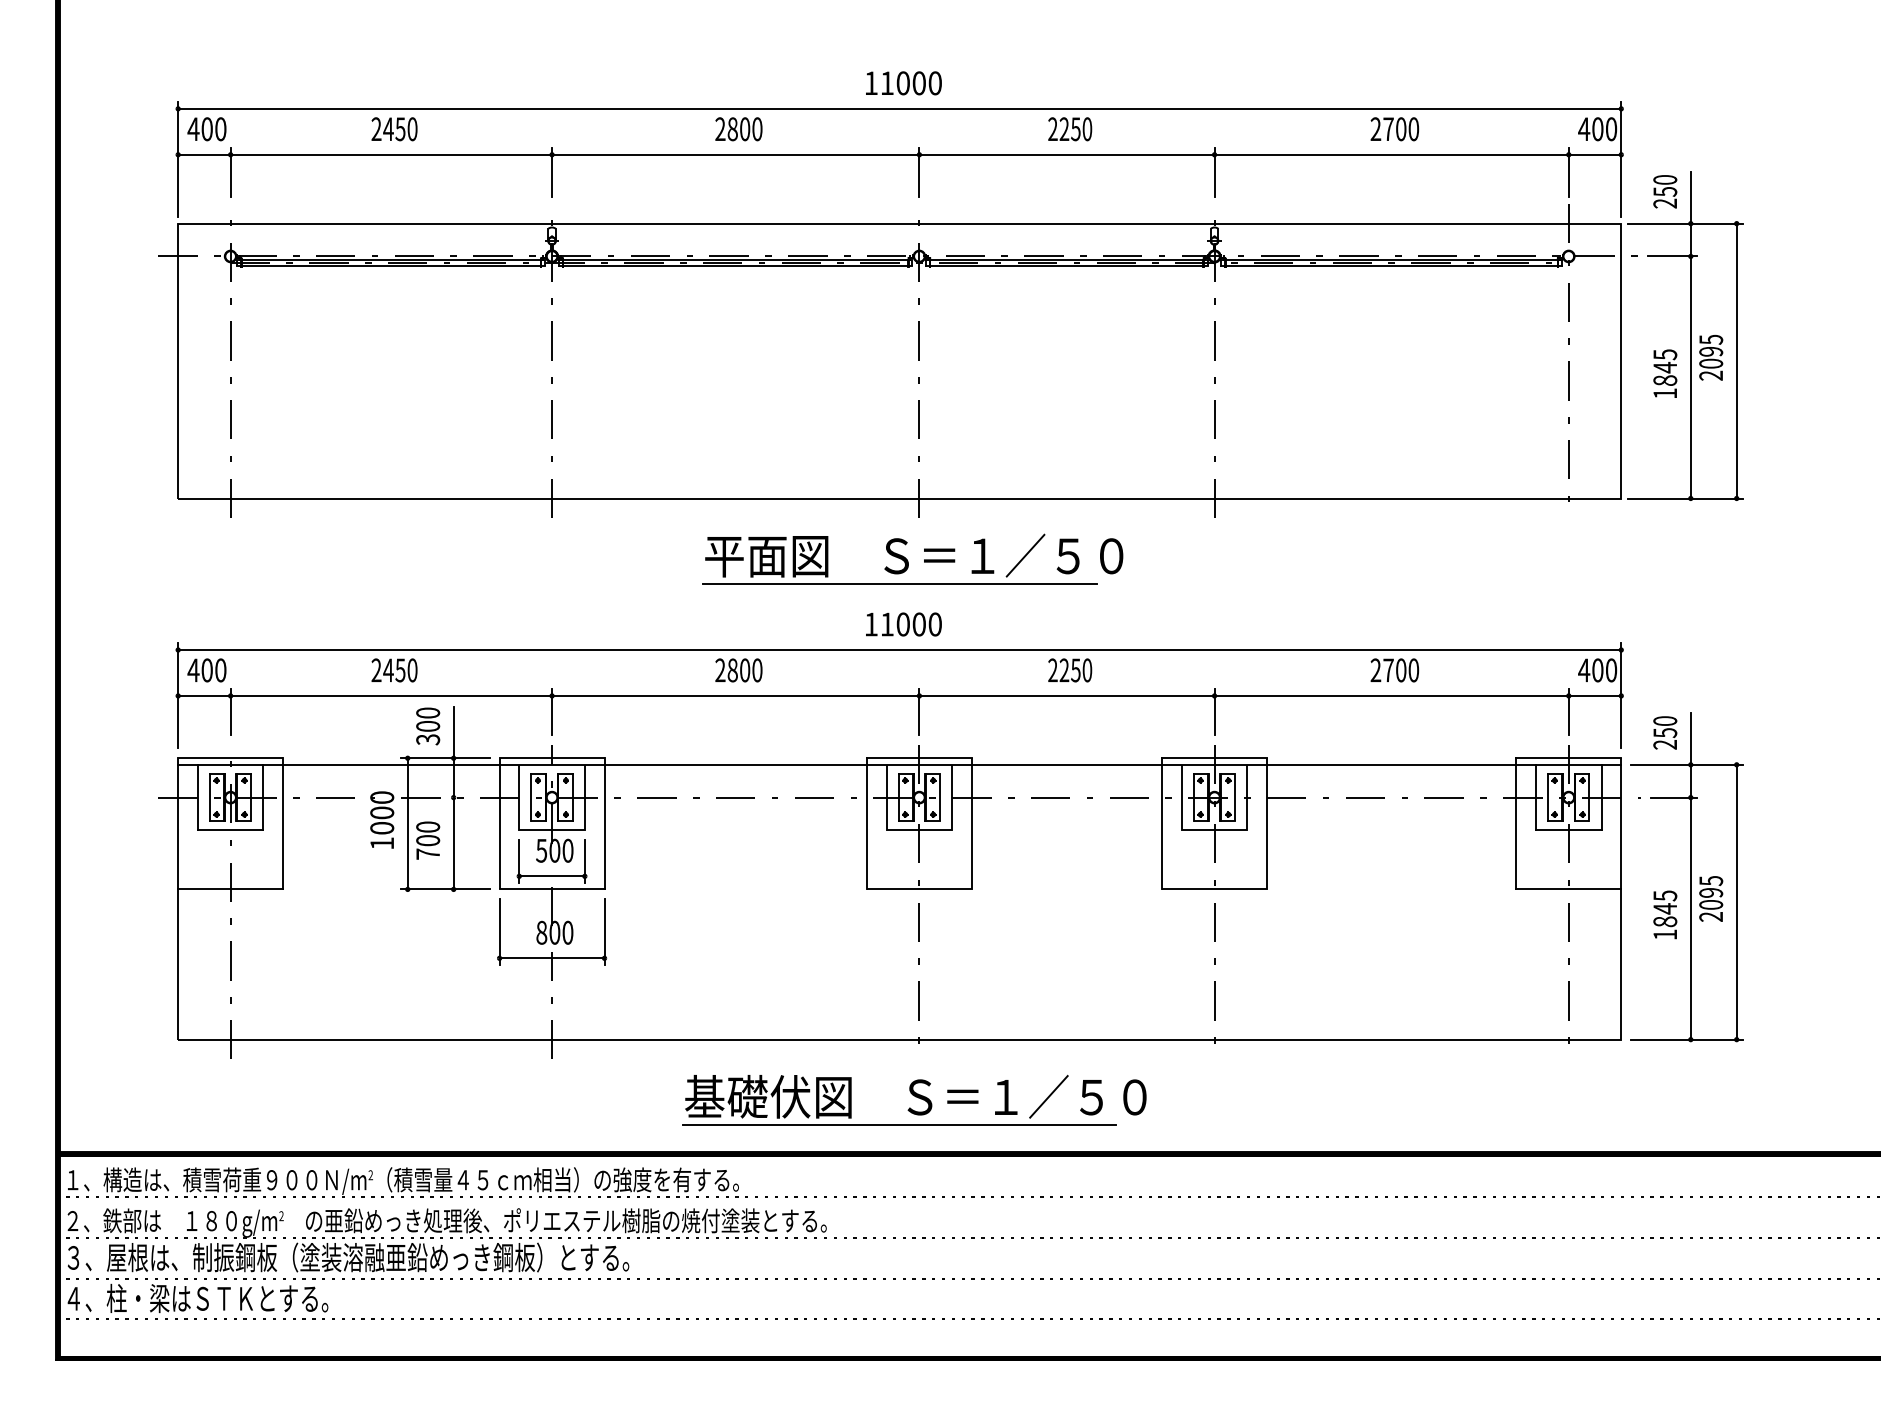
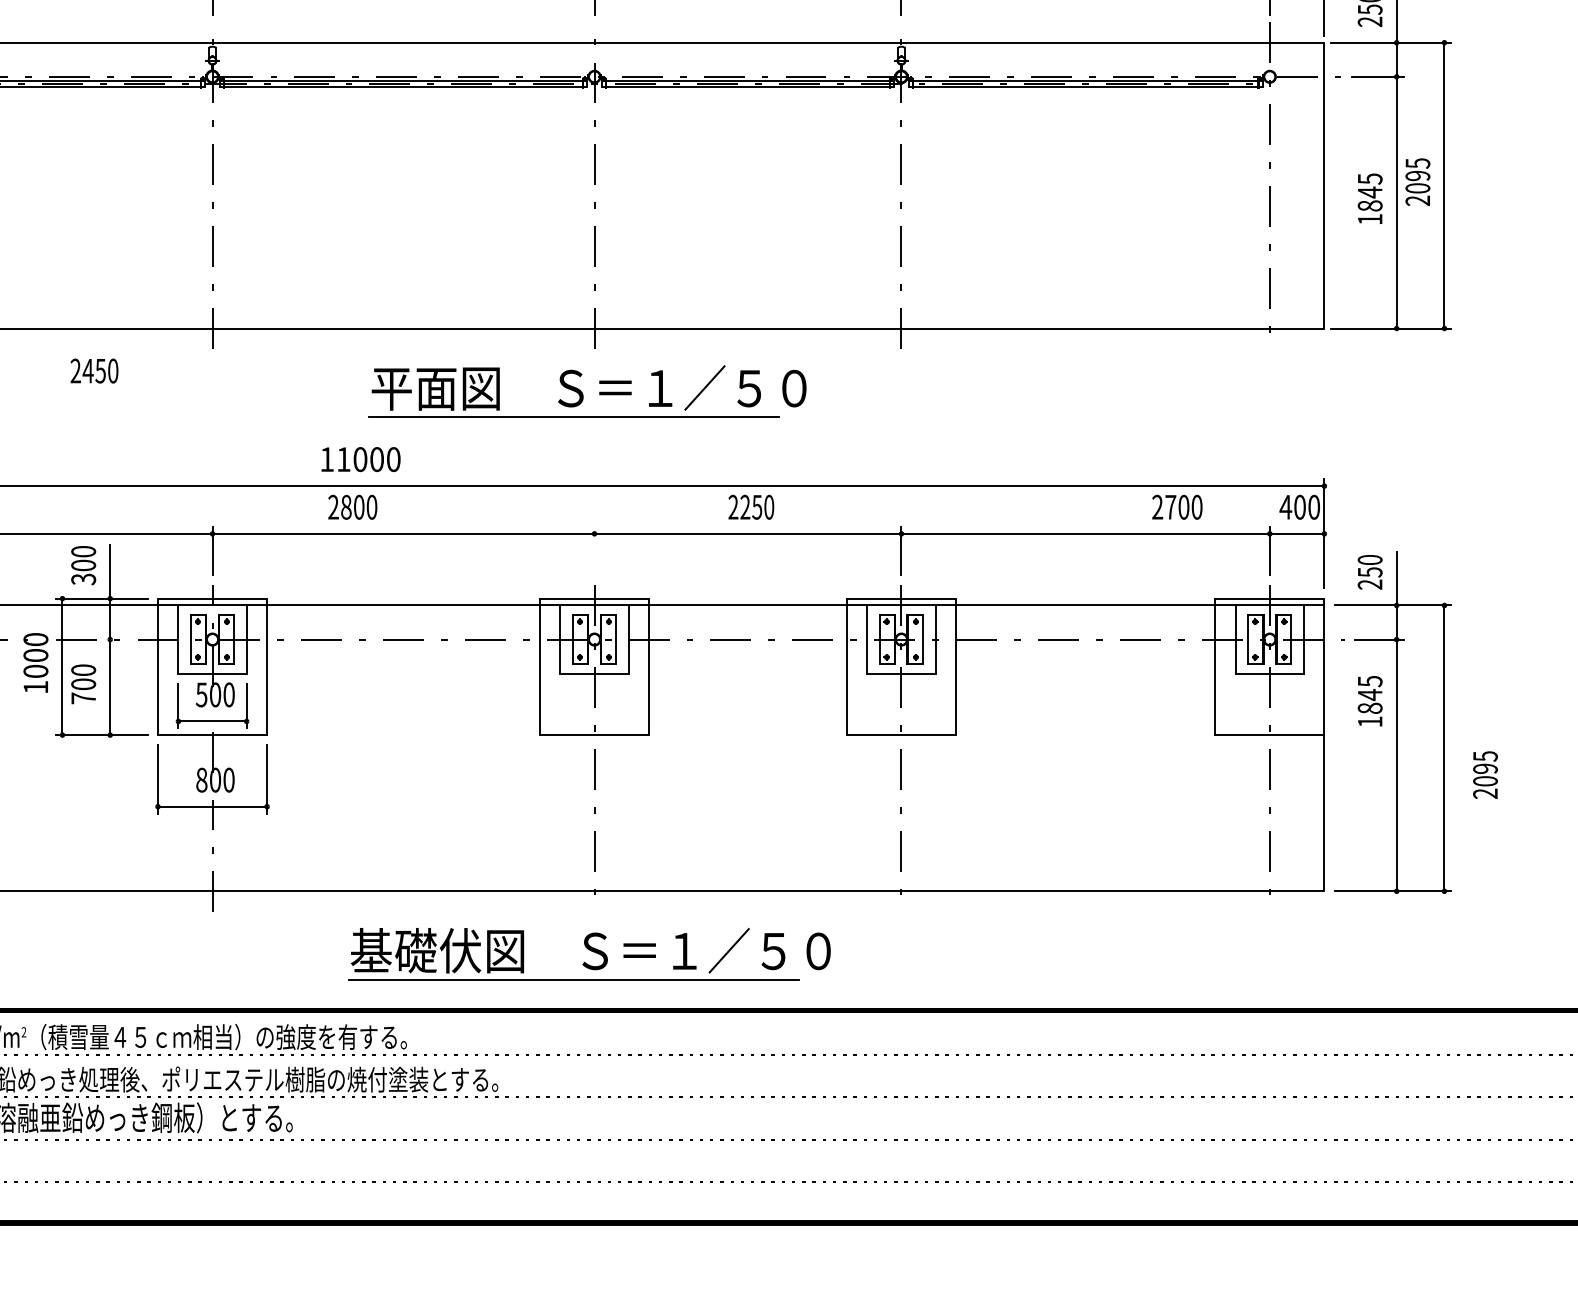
text: (903, 624) -> (360, 459), moved
text: (394, 670) -> (94, 371), moved
text: (738, 670) -> (352, 507), moved
text: (1394, 670) -> (1176, 507), moved
line: (919, 712) -> (594, 551), removed
text: (1711, 898) -> (1485, 774), moved
text: (1665, 914) -> (1370, 700), moved

